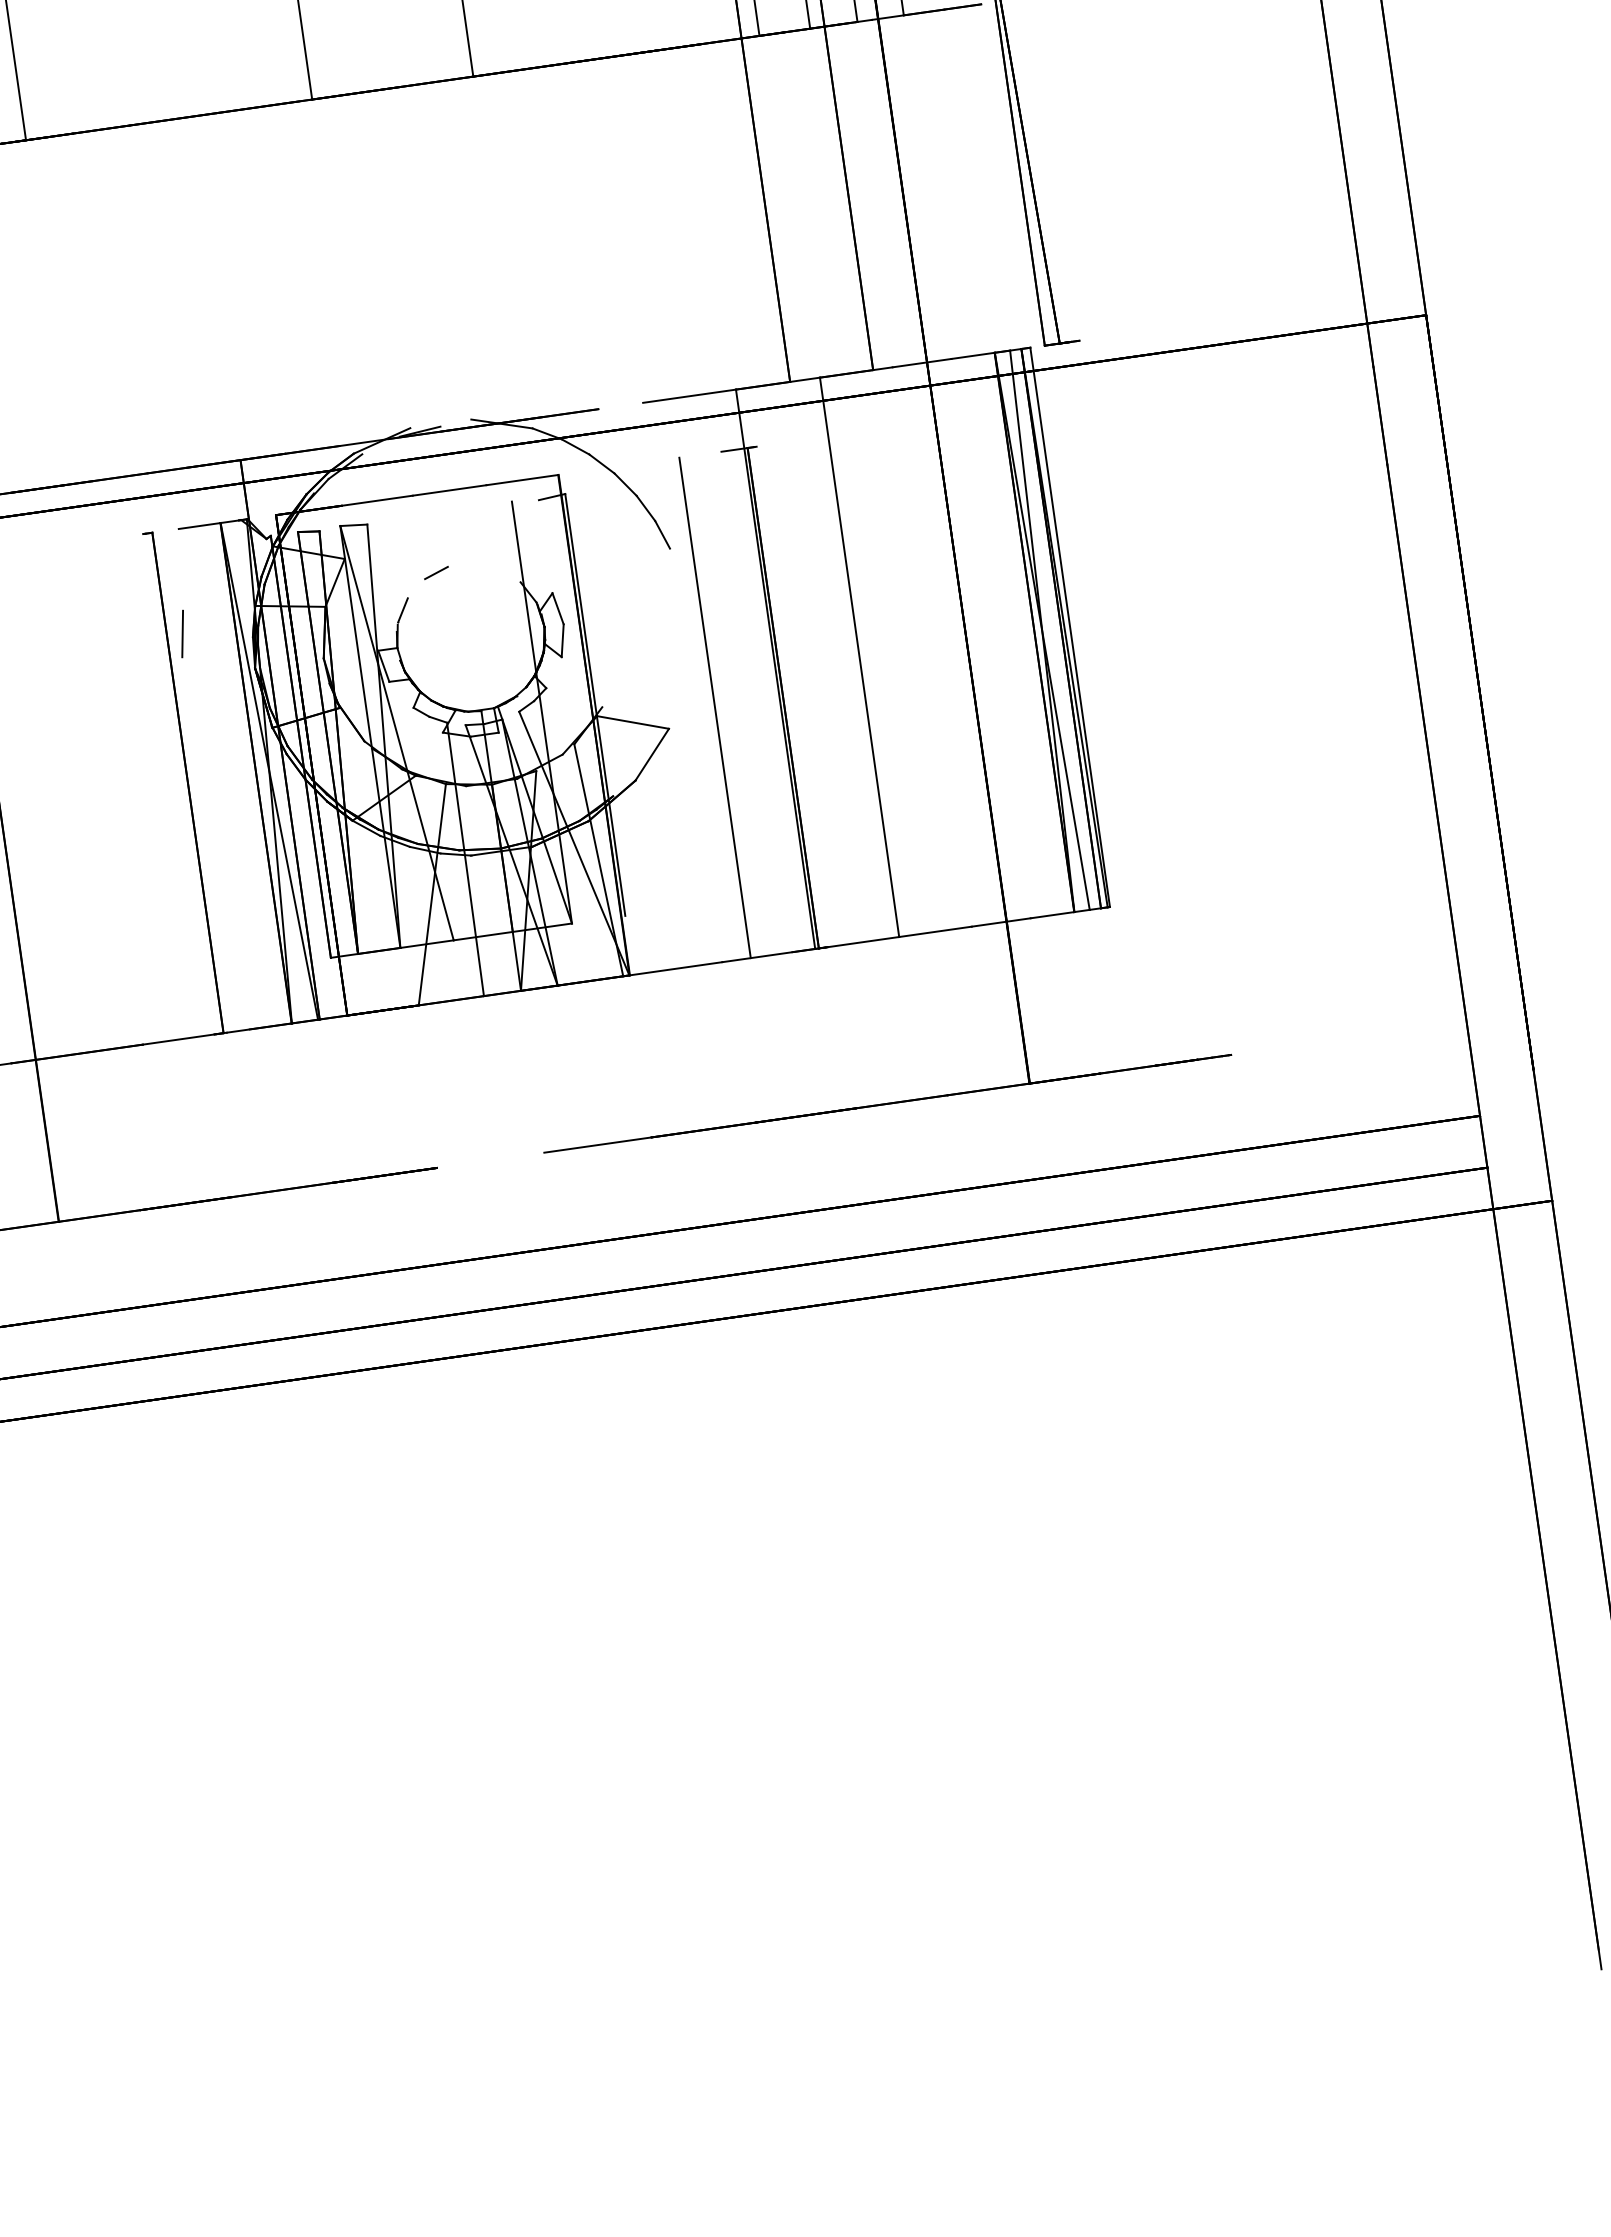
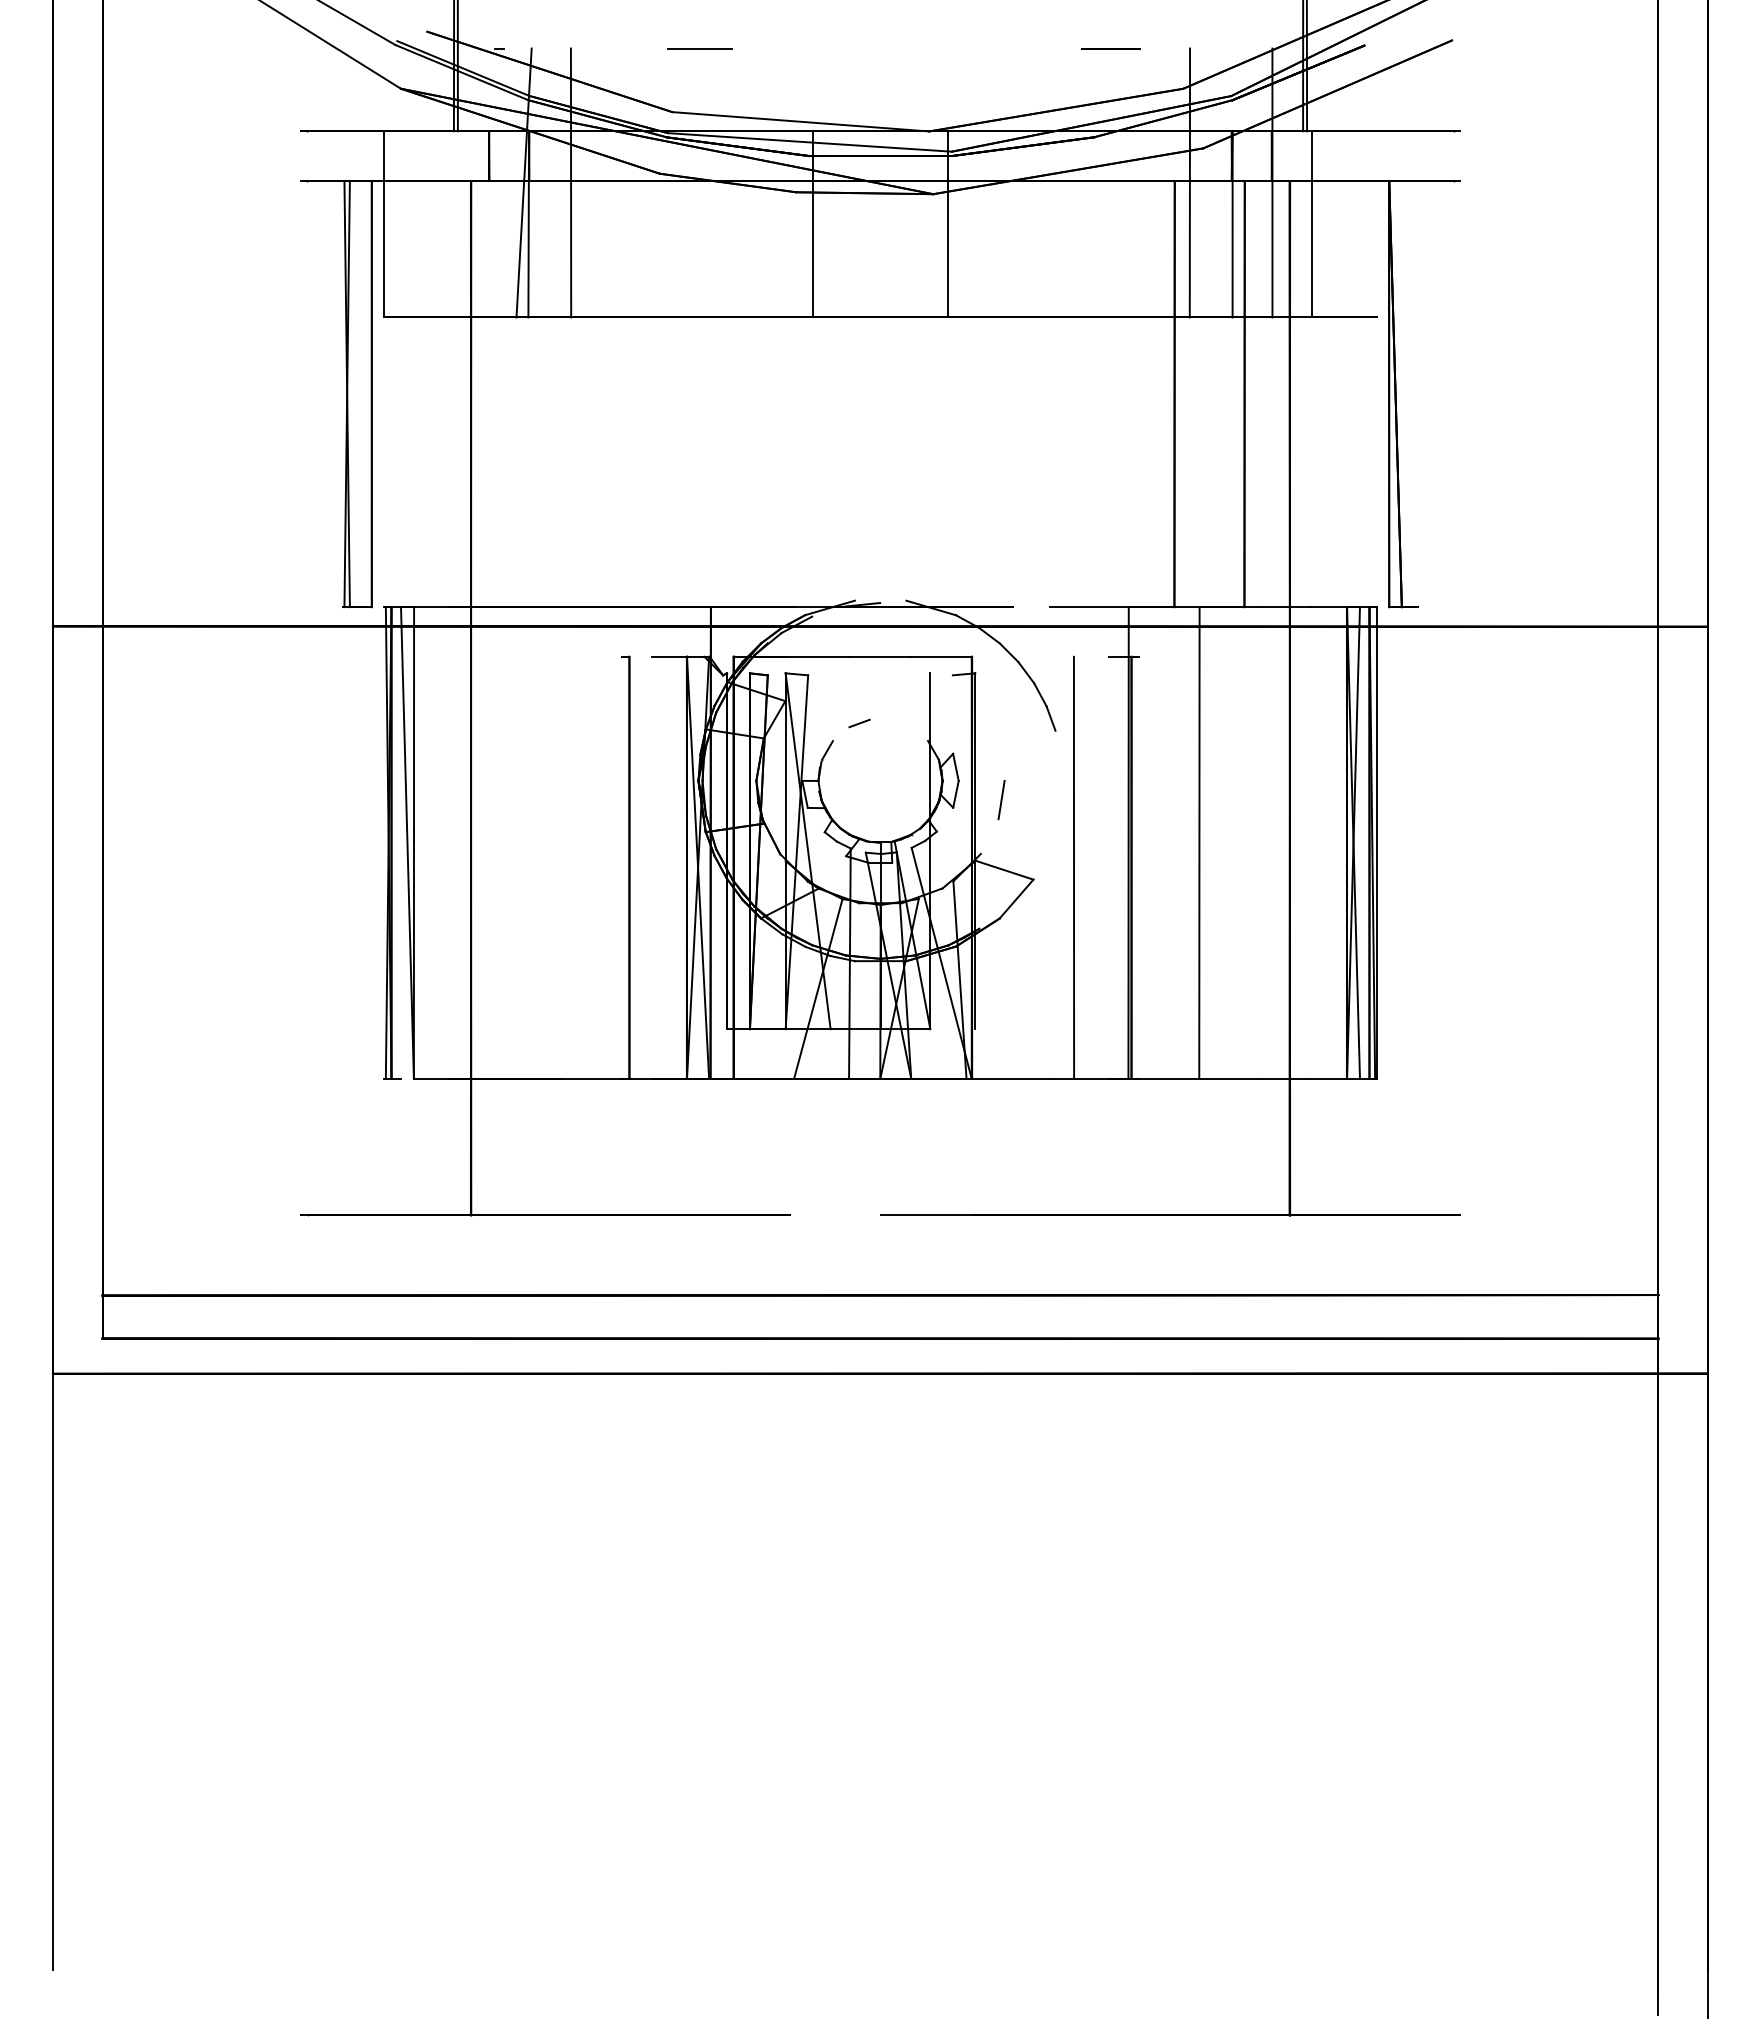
line: (182, 634) -> (1001, 800), moved

